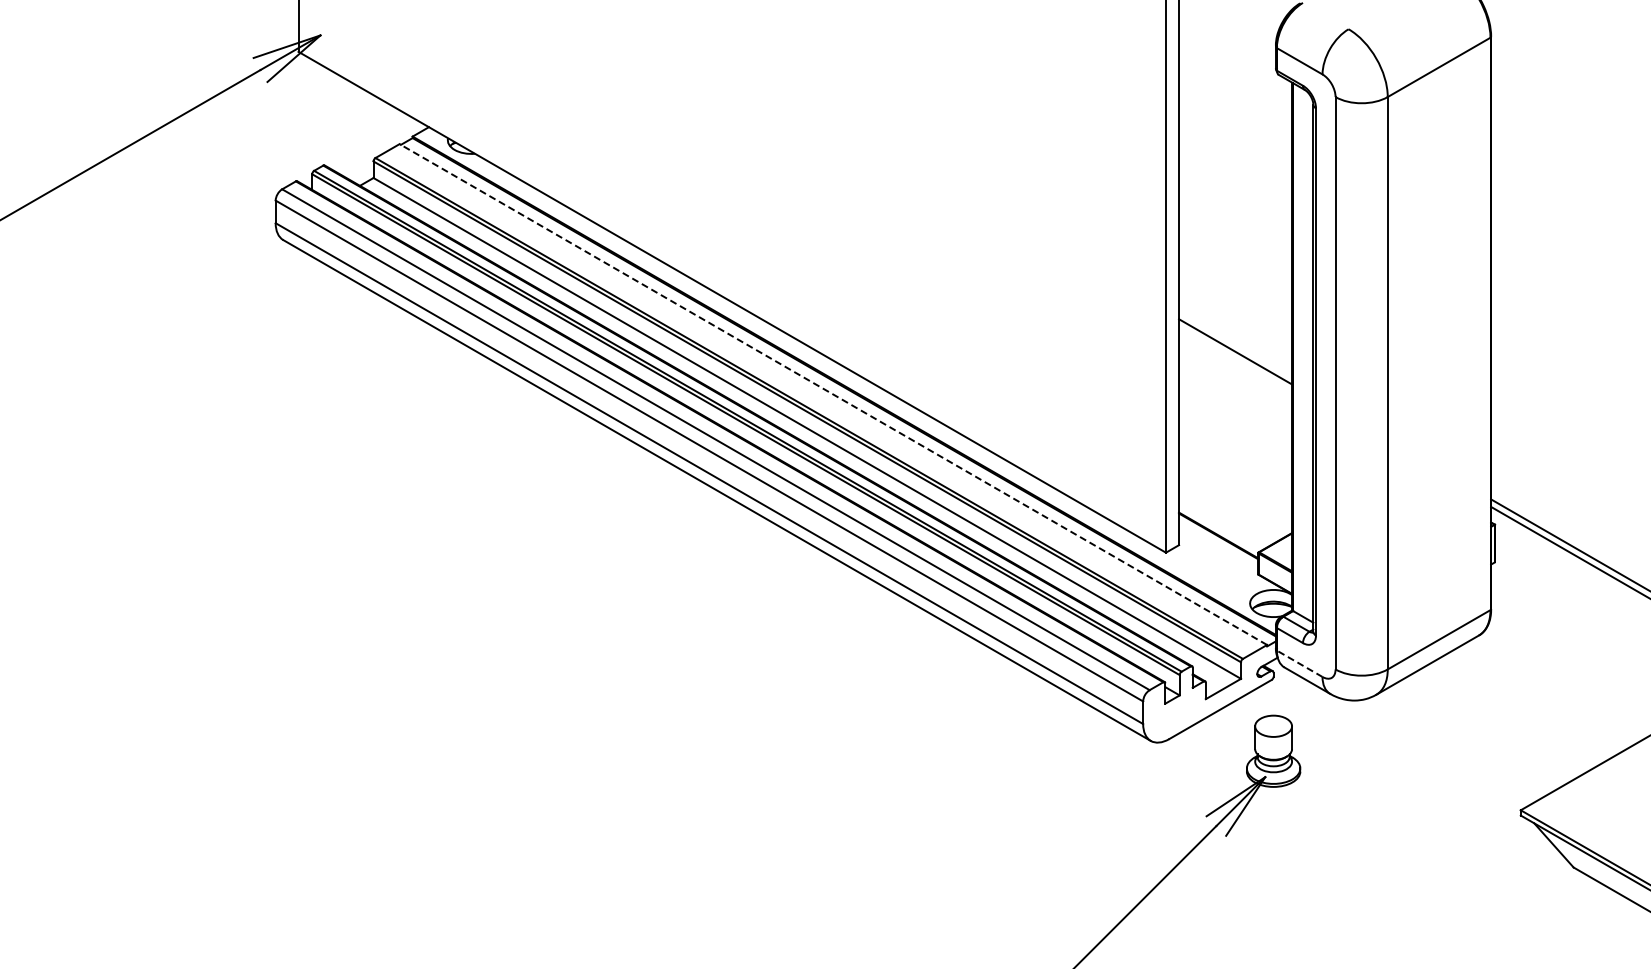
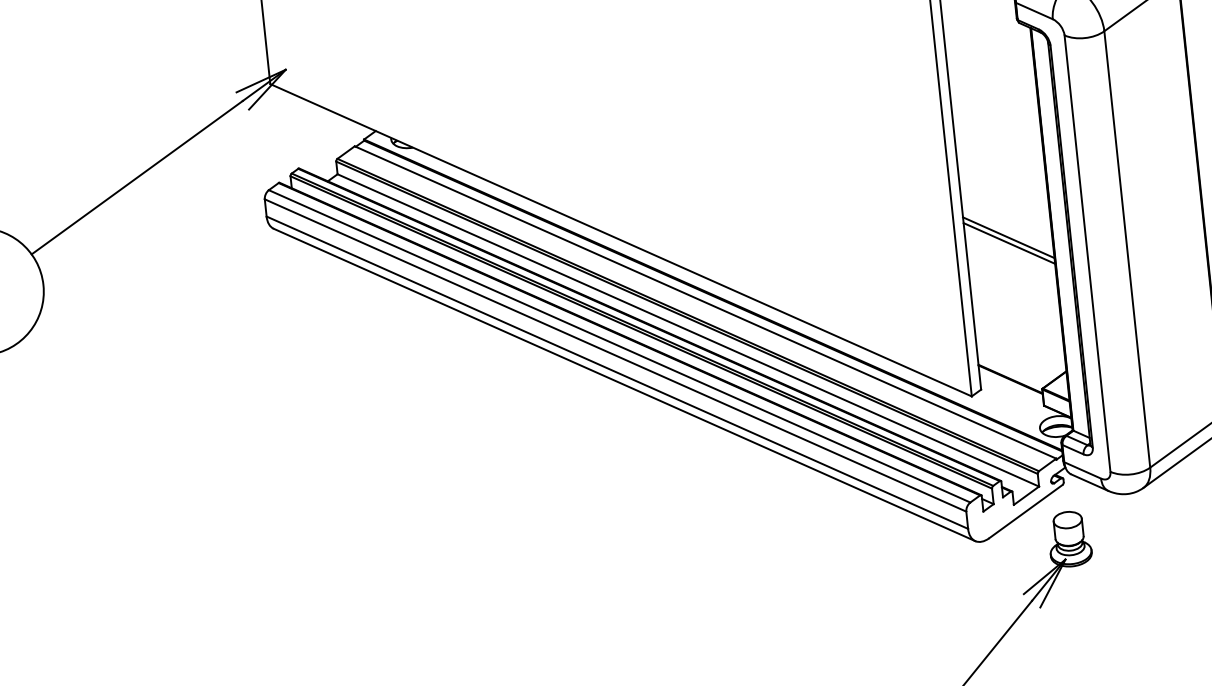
line: (1235, 359) -> (1009, 243), added
line: (833, 394) -> (705, 302), dashed -> solid
line: (1299, 663) -> (1082, 470), dashed -> solid

